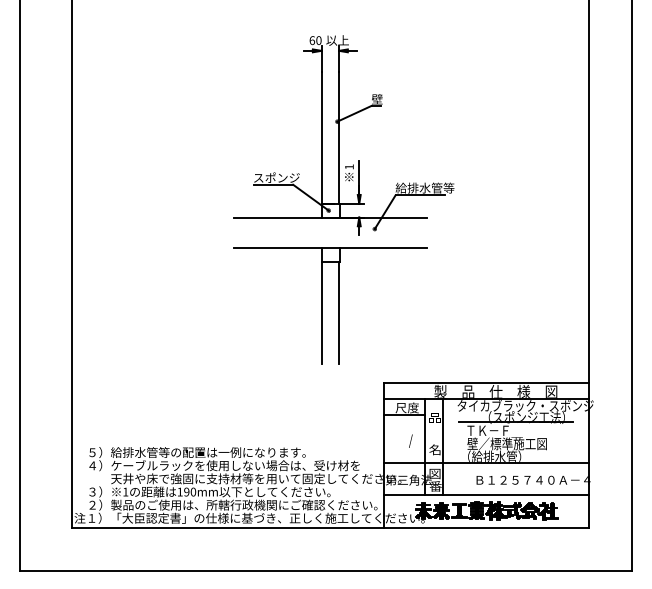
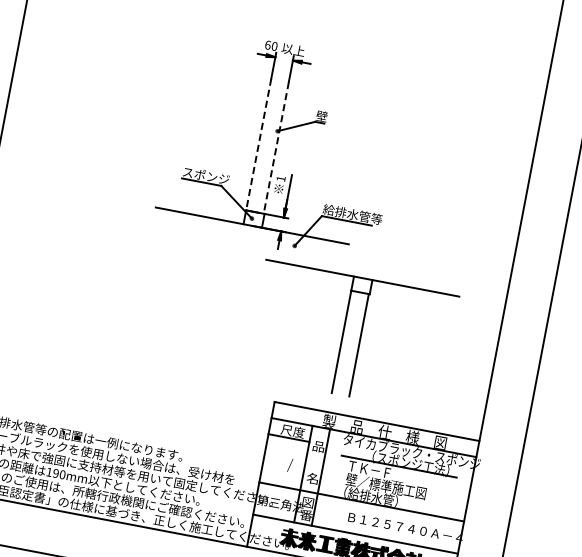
line: (321, 138) -> (258, 145), solid -> dashed
line: (339, 138) -> (276, 148), solid -> dashed
part: (322, 305) -> (343, 334), moved

